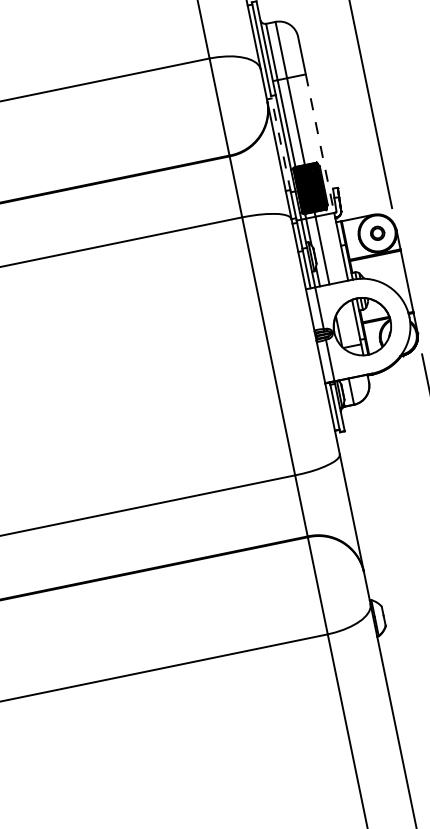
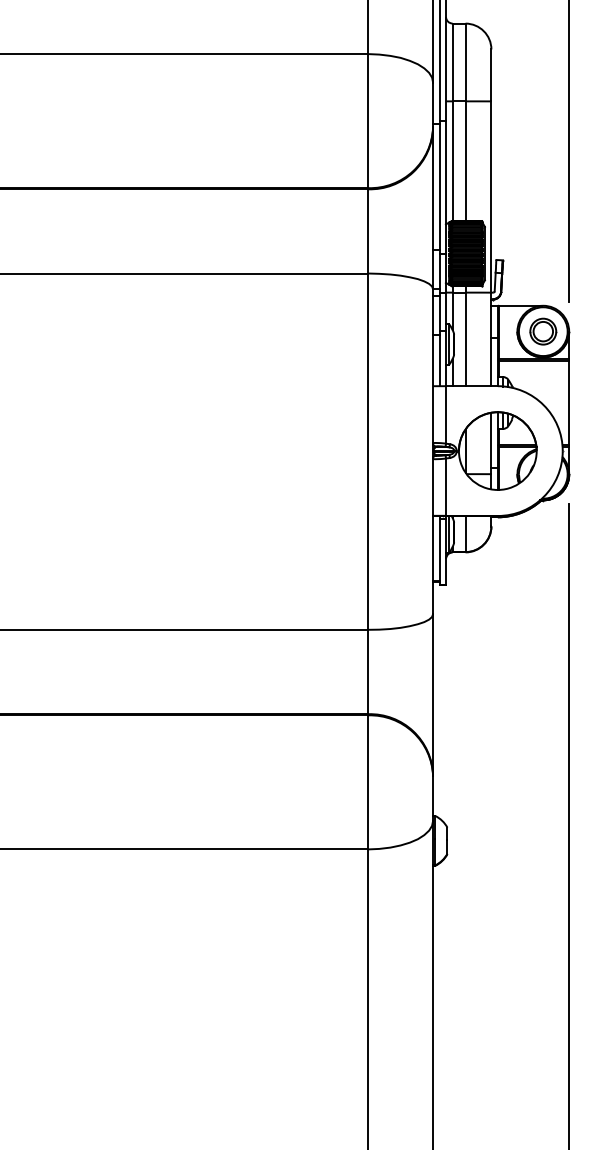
line: (280, 143) -> (439, 186), dashed -> solid
line: (320, 143) -> (491, 197), dashed -> solid
part: (377, 233) -> (543, 331), size x1.43

